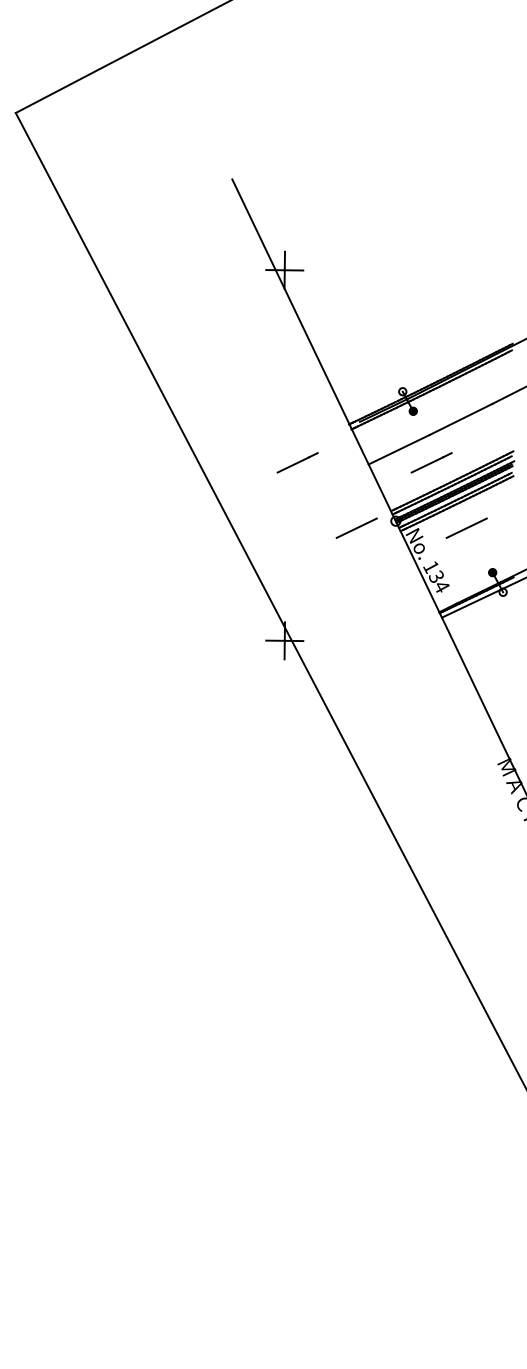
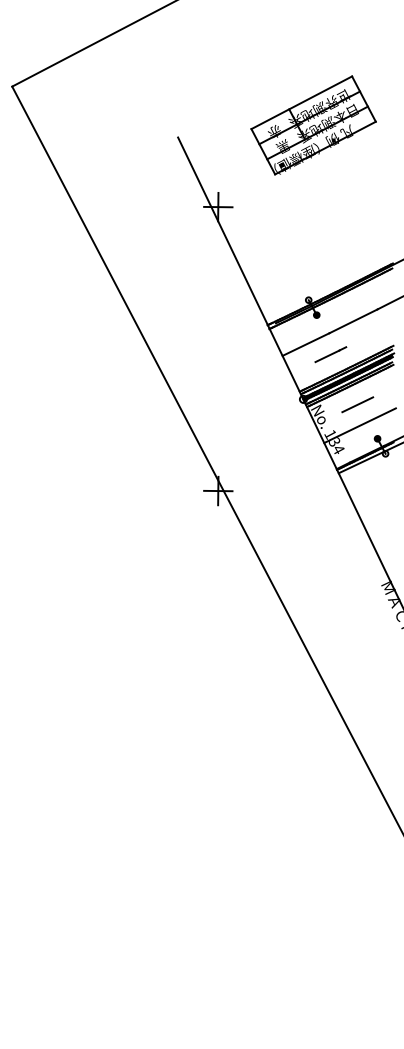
part: (409, 163) -> (313, 125), added
line: (297, 462) -> (228, 354), removed
line: (356, 527) -> (273, 404), removed
line: (469, 555) -> (359, 425), added

